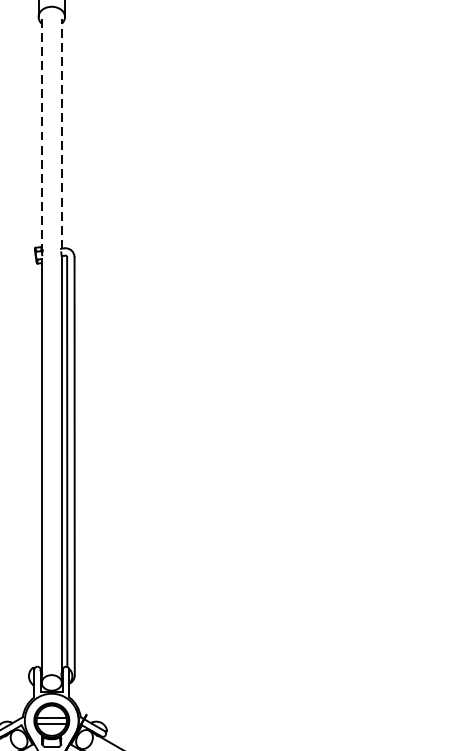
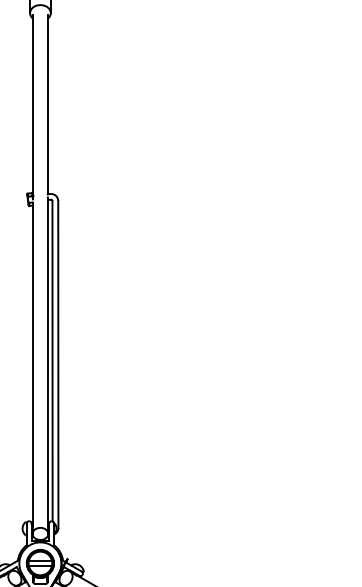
line: (62, 133) -> (48, 104), dashed -> solid
line: (41, 135) -> (32, 105), dashed -> solid

